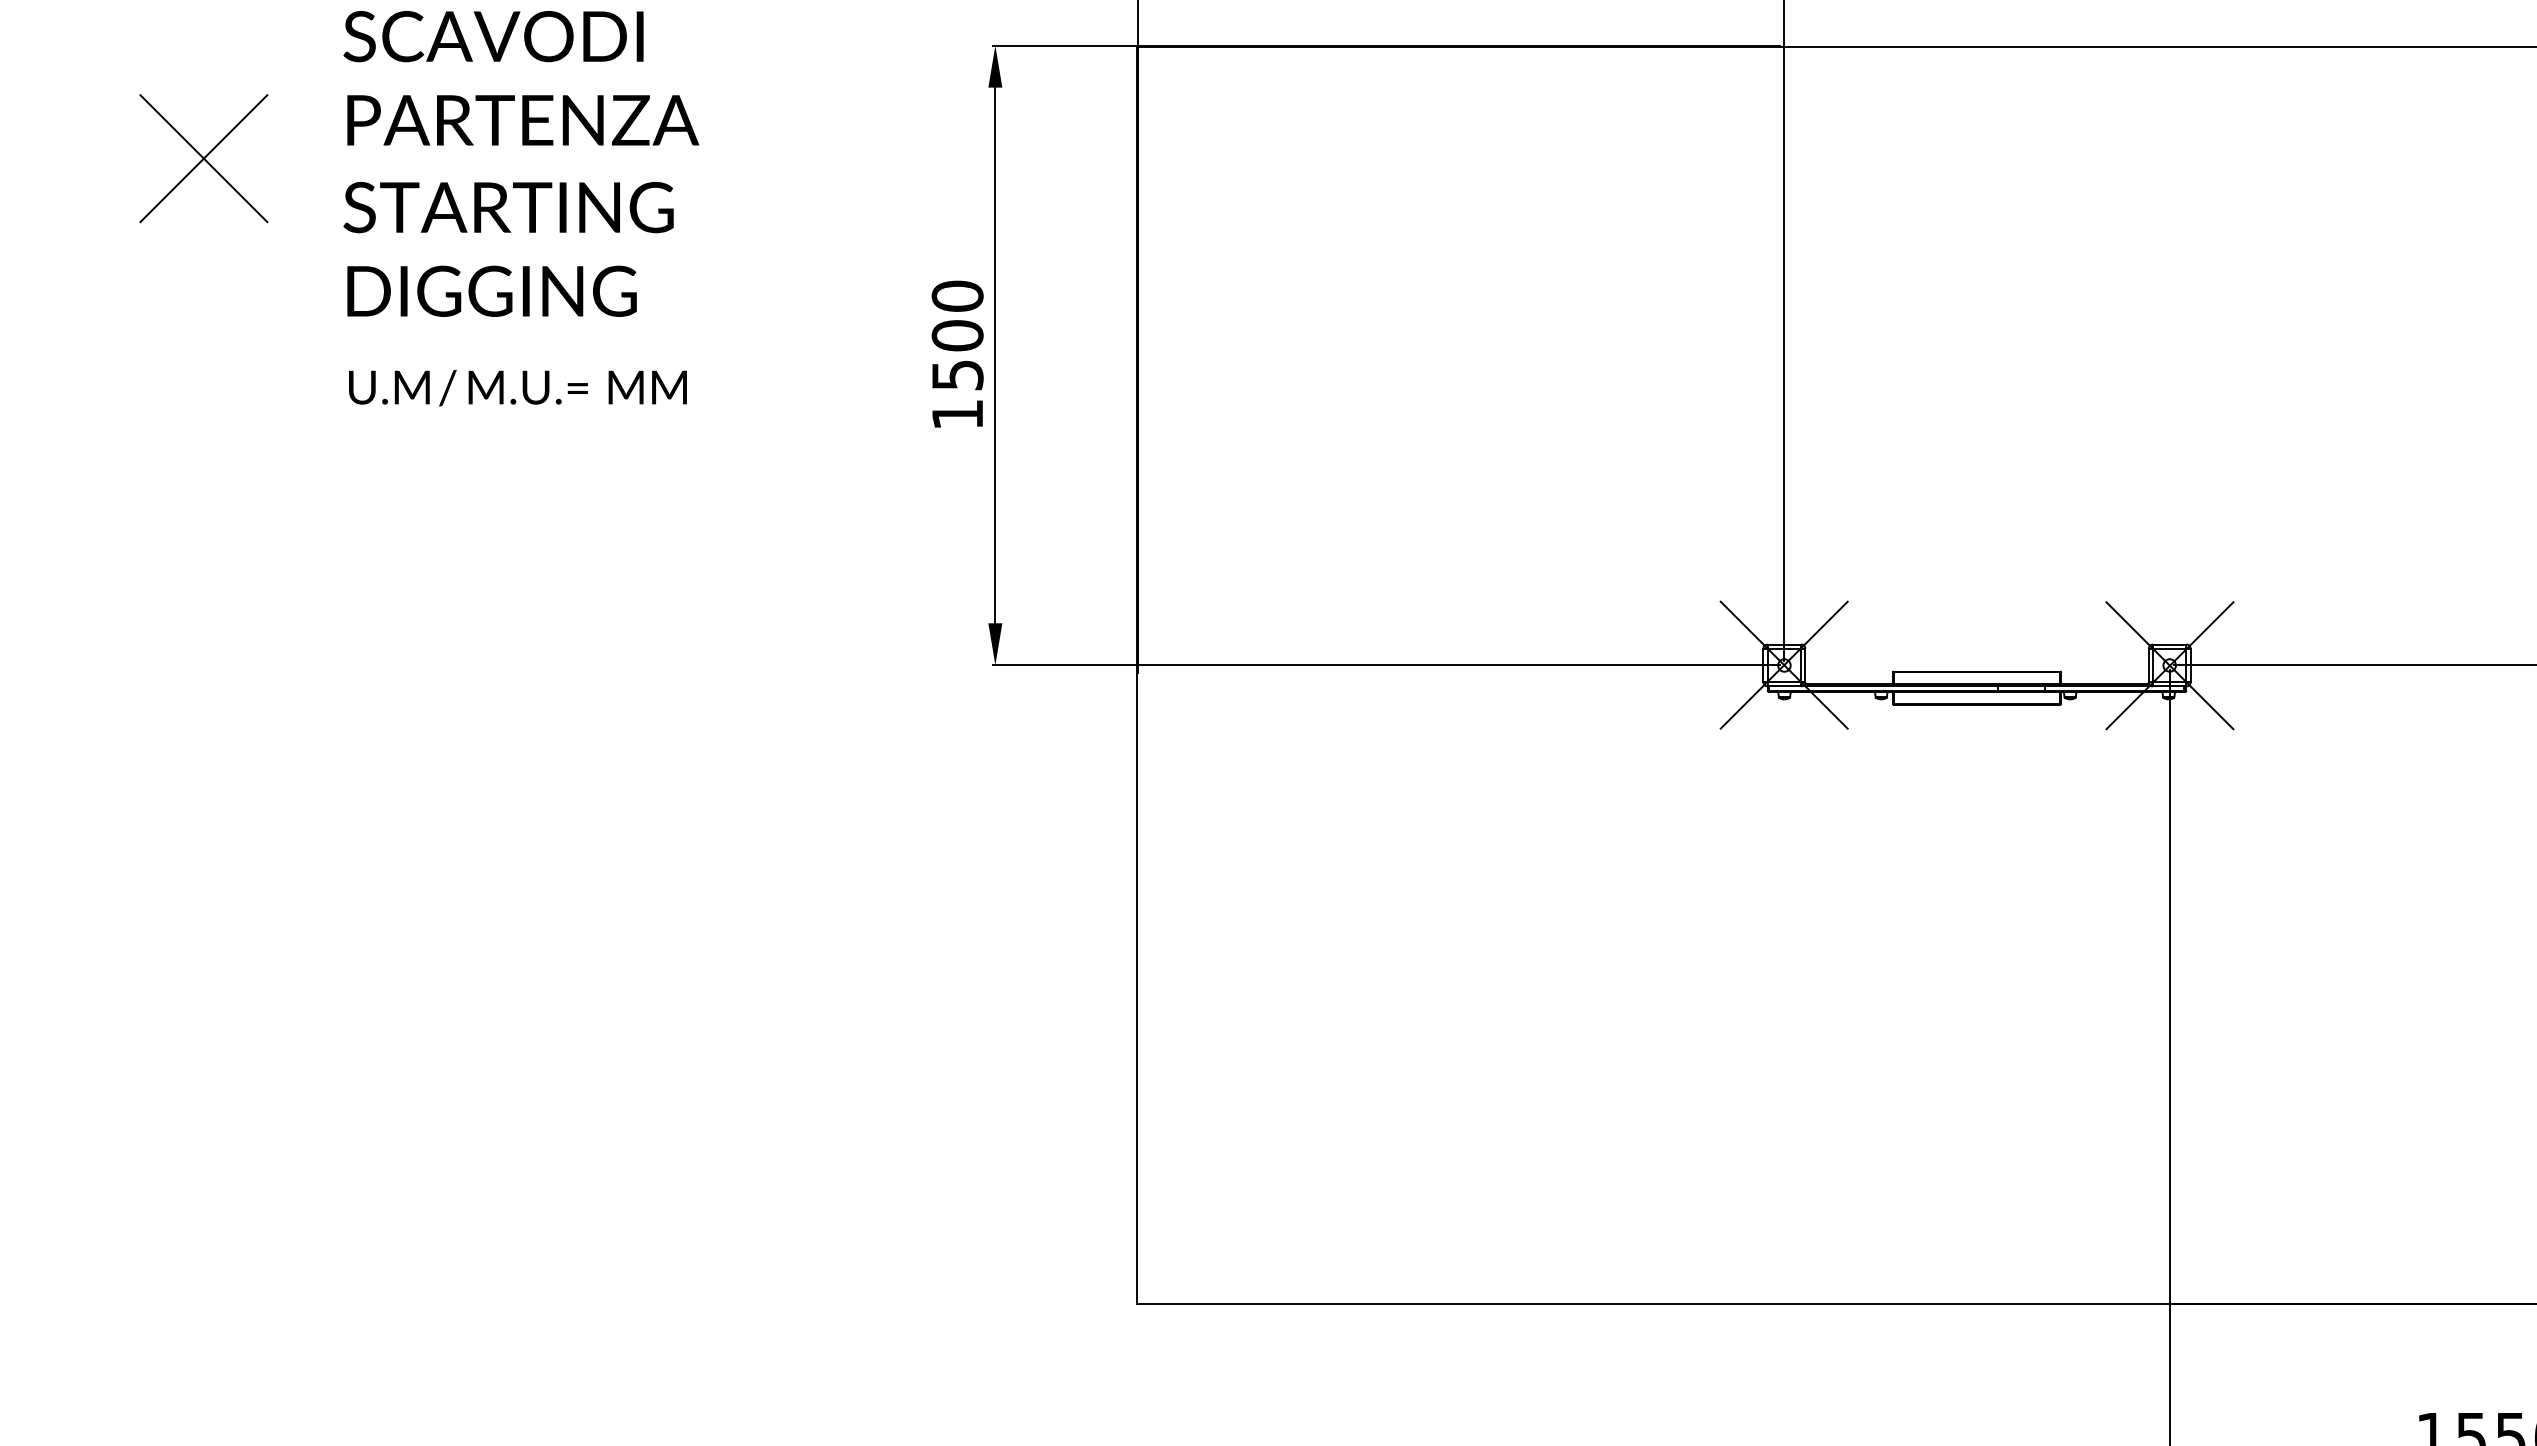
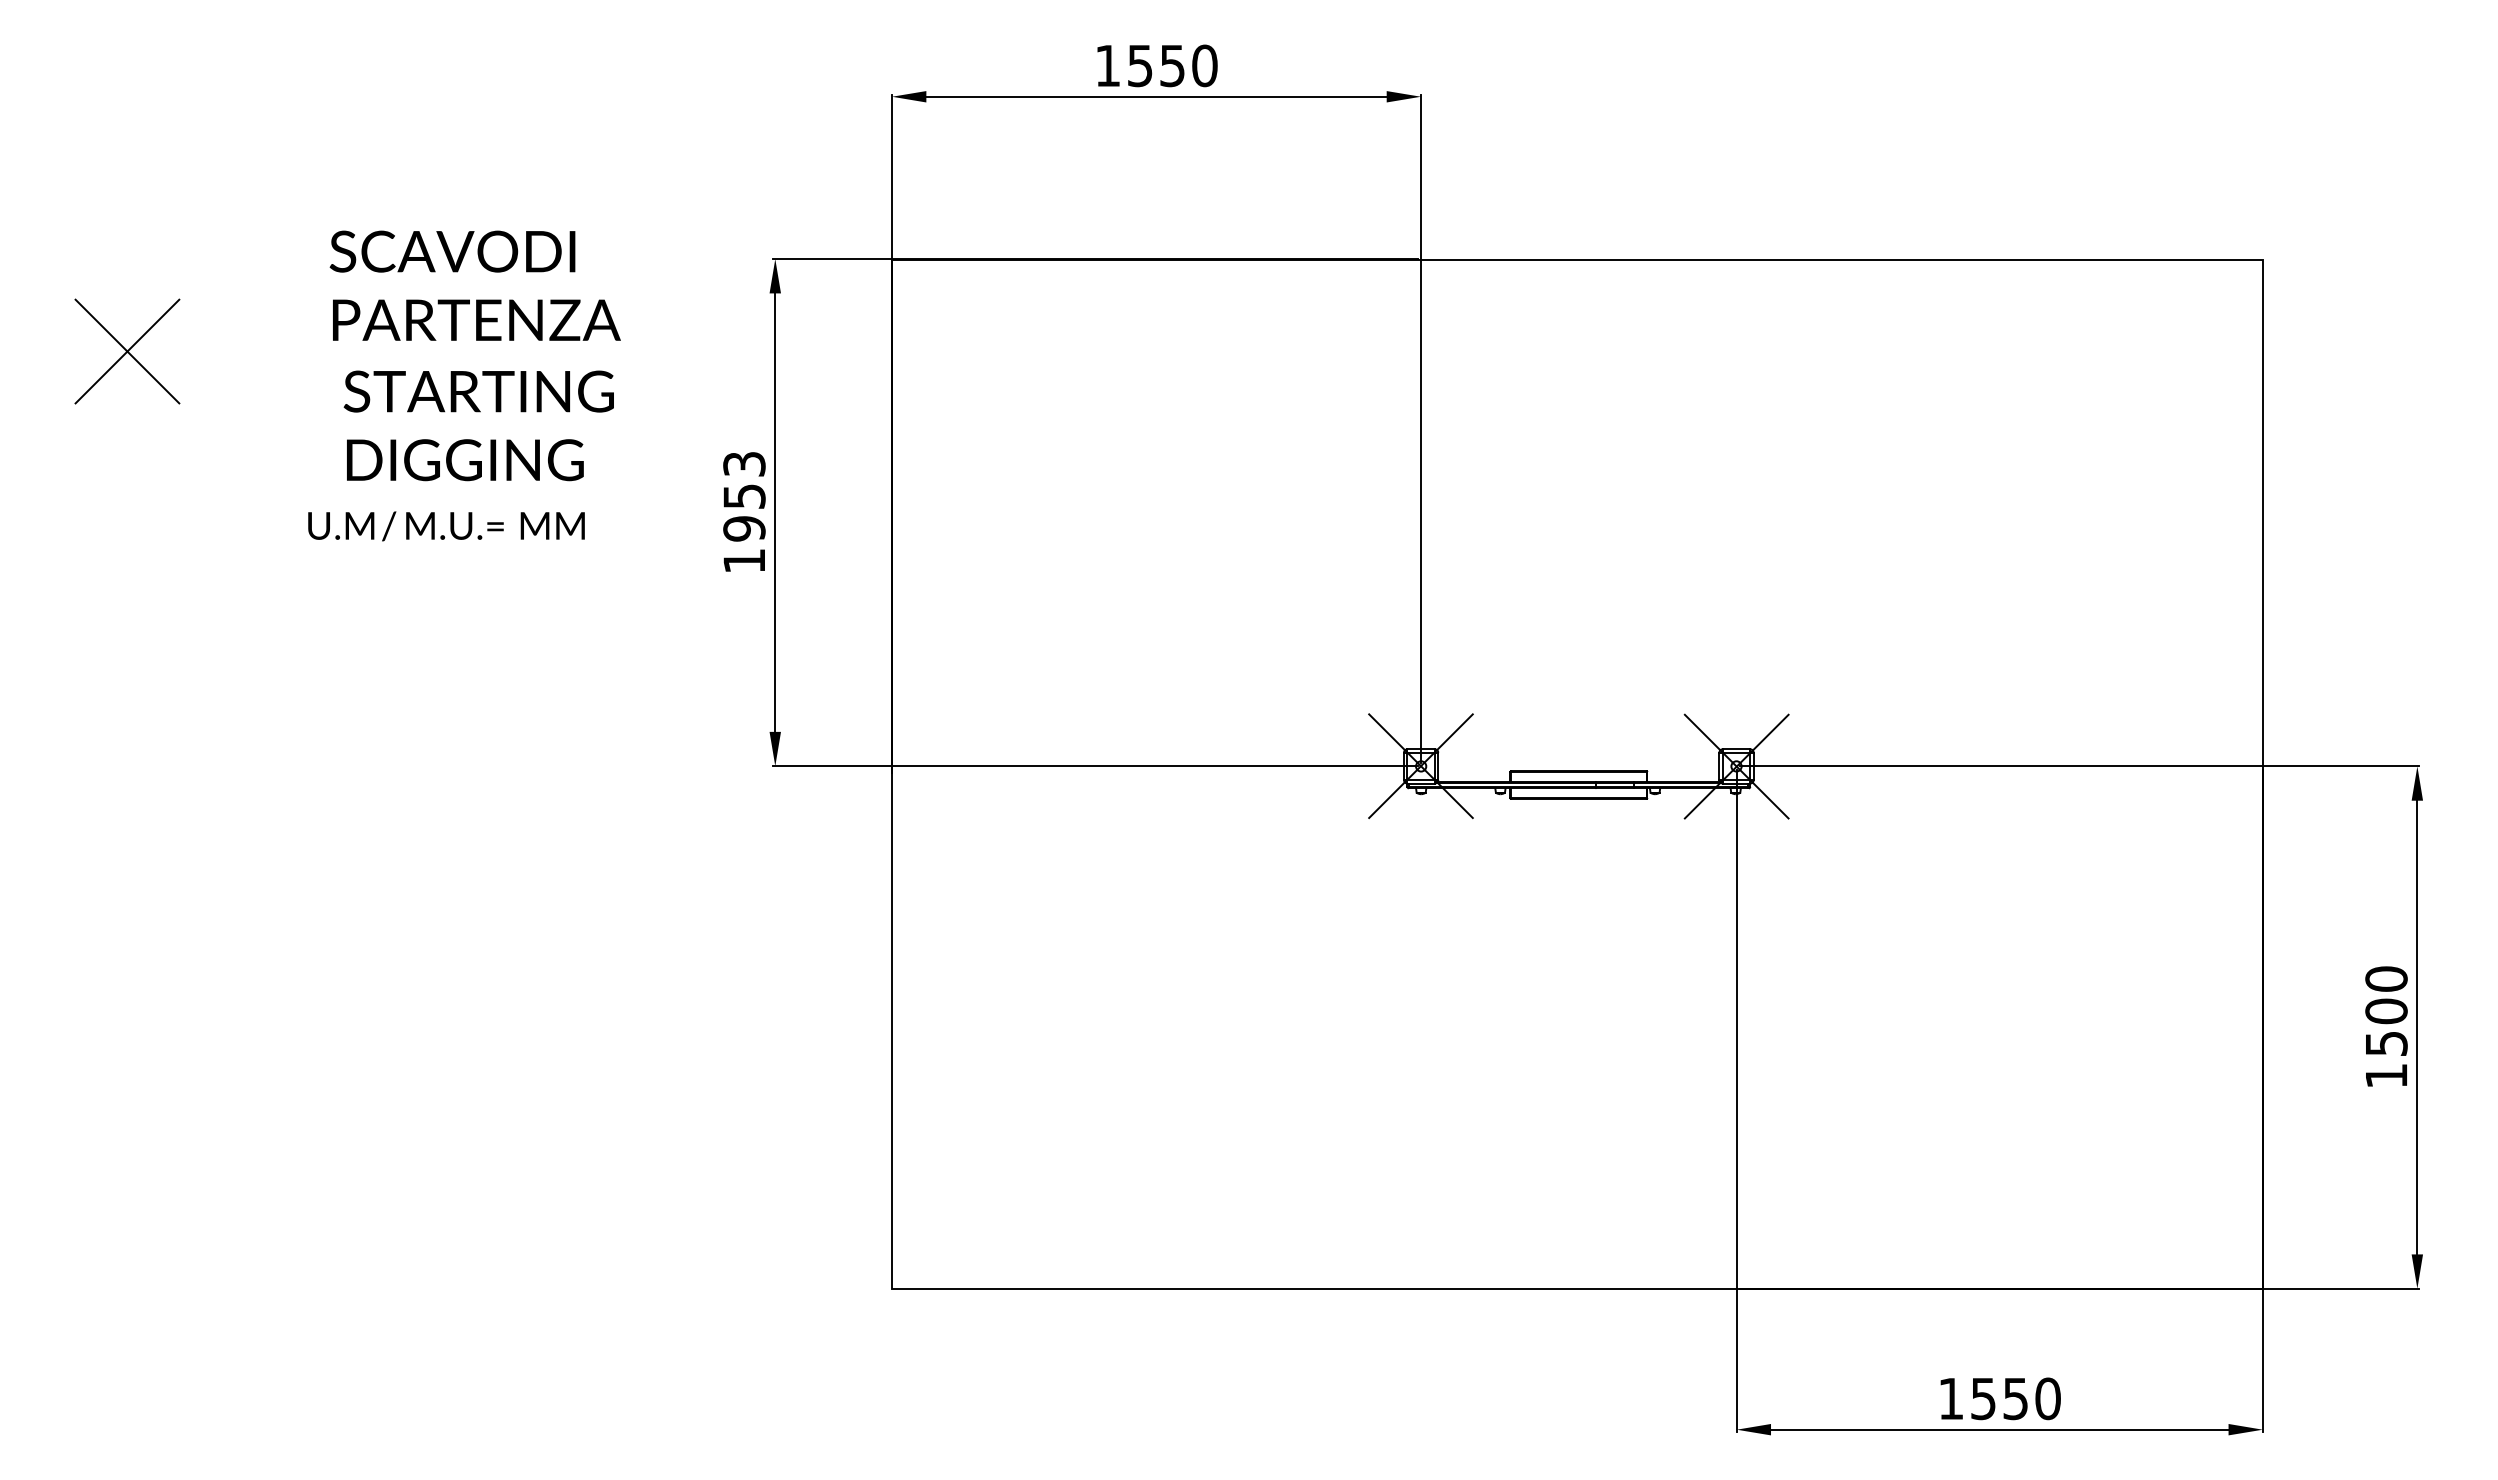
text: (520, 77) -> (474, 285), moved
text: (508, 248) -> (478, 425), moved
text: (957, 335) -> (744, 496), 1500 -> 1953
text: (517, 388) -> (446, 526), moved

